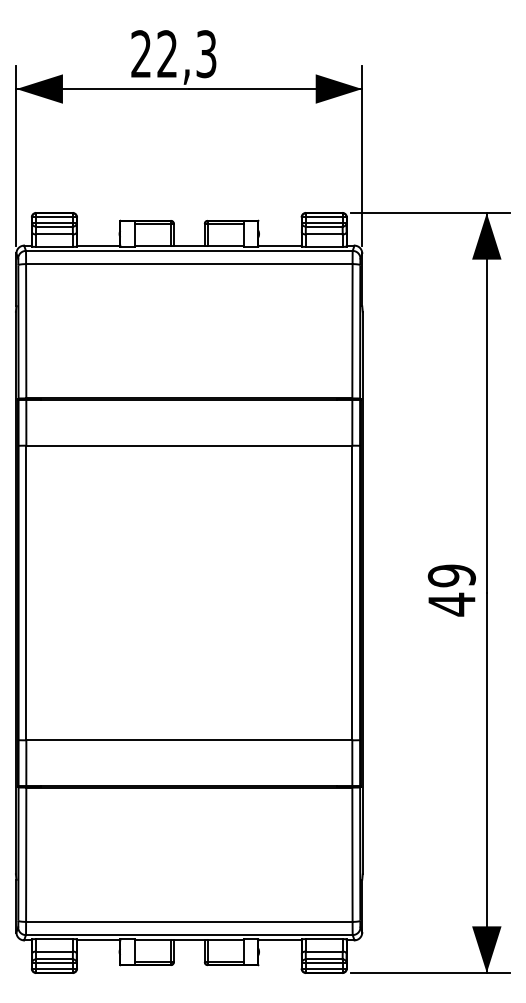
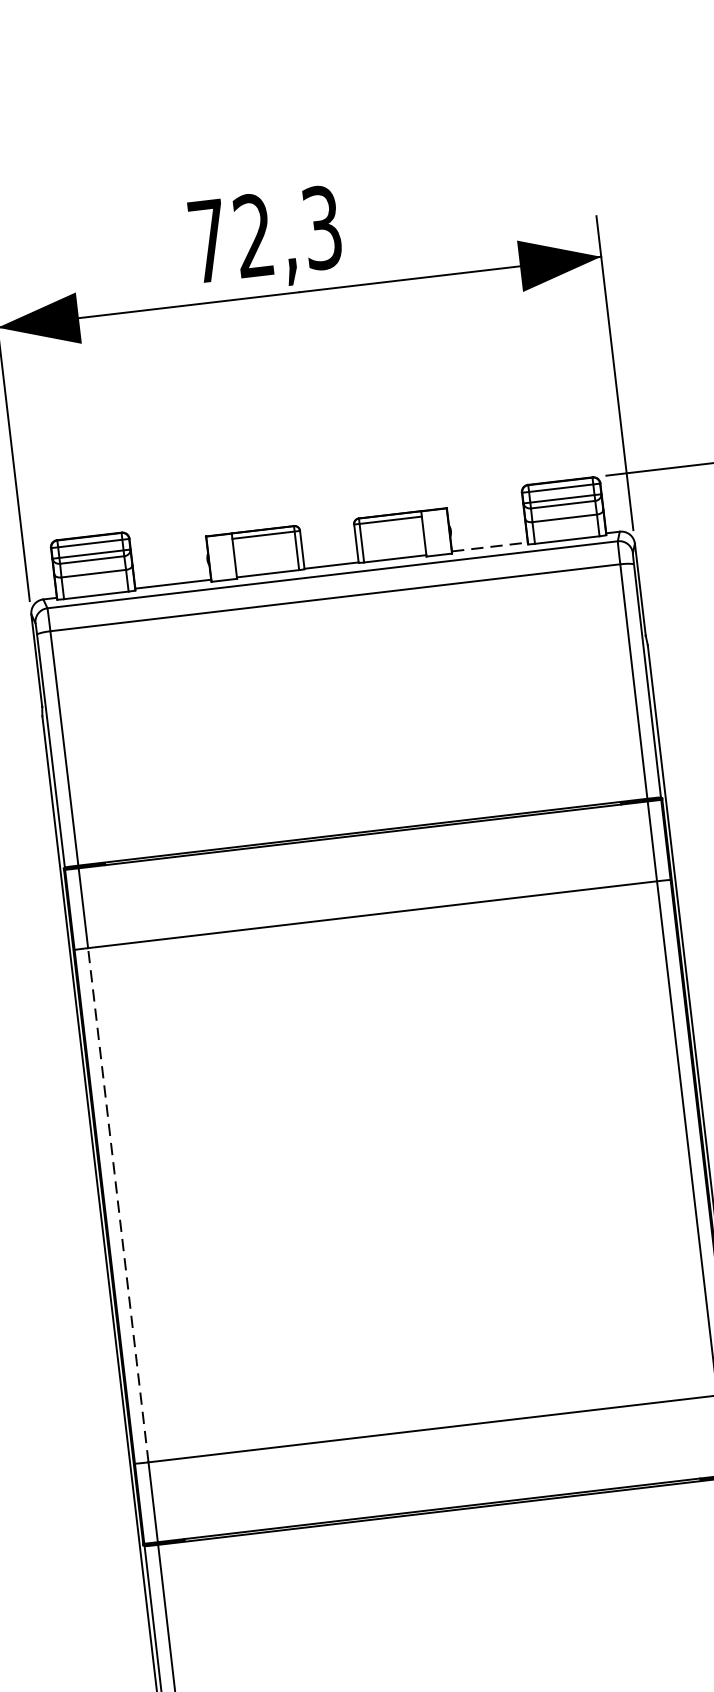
text: (140, 53) -> (206, 240), 22,3 -> 72,3
line: (280, 245) -> (490, 546), solid -> dashed
line: (26, 592) -> (118, 1204), solid -> dashed

